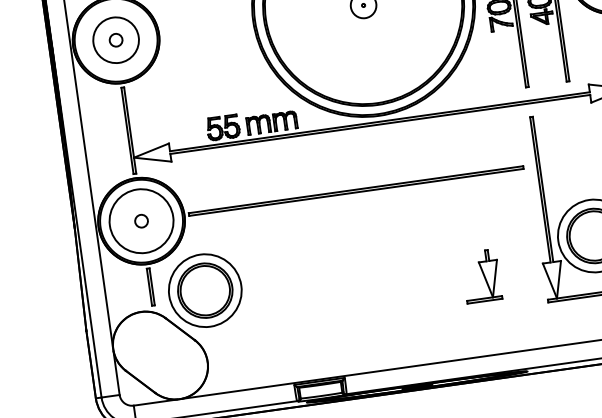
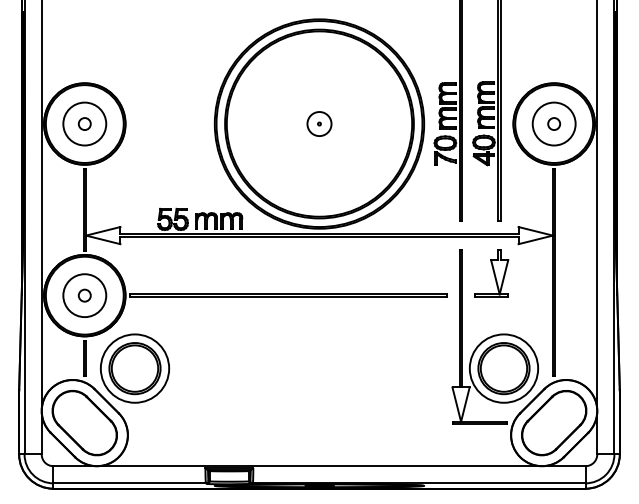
circle: (141, 221) -> (84, 295), size x0.71
part: (481, 276) -> (491, 273), moved
part: (160, 356) -> (84, 423), added

